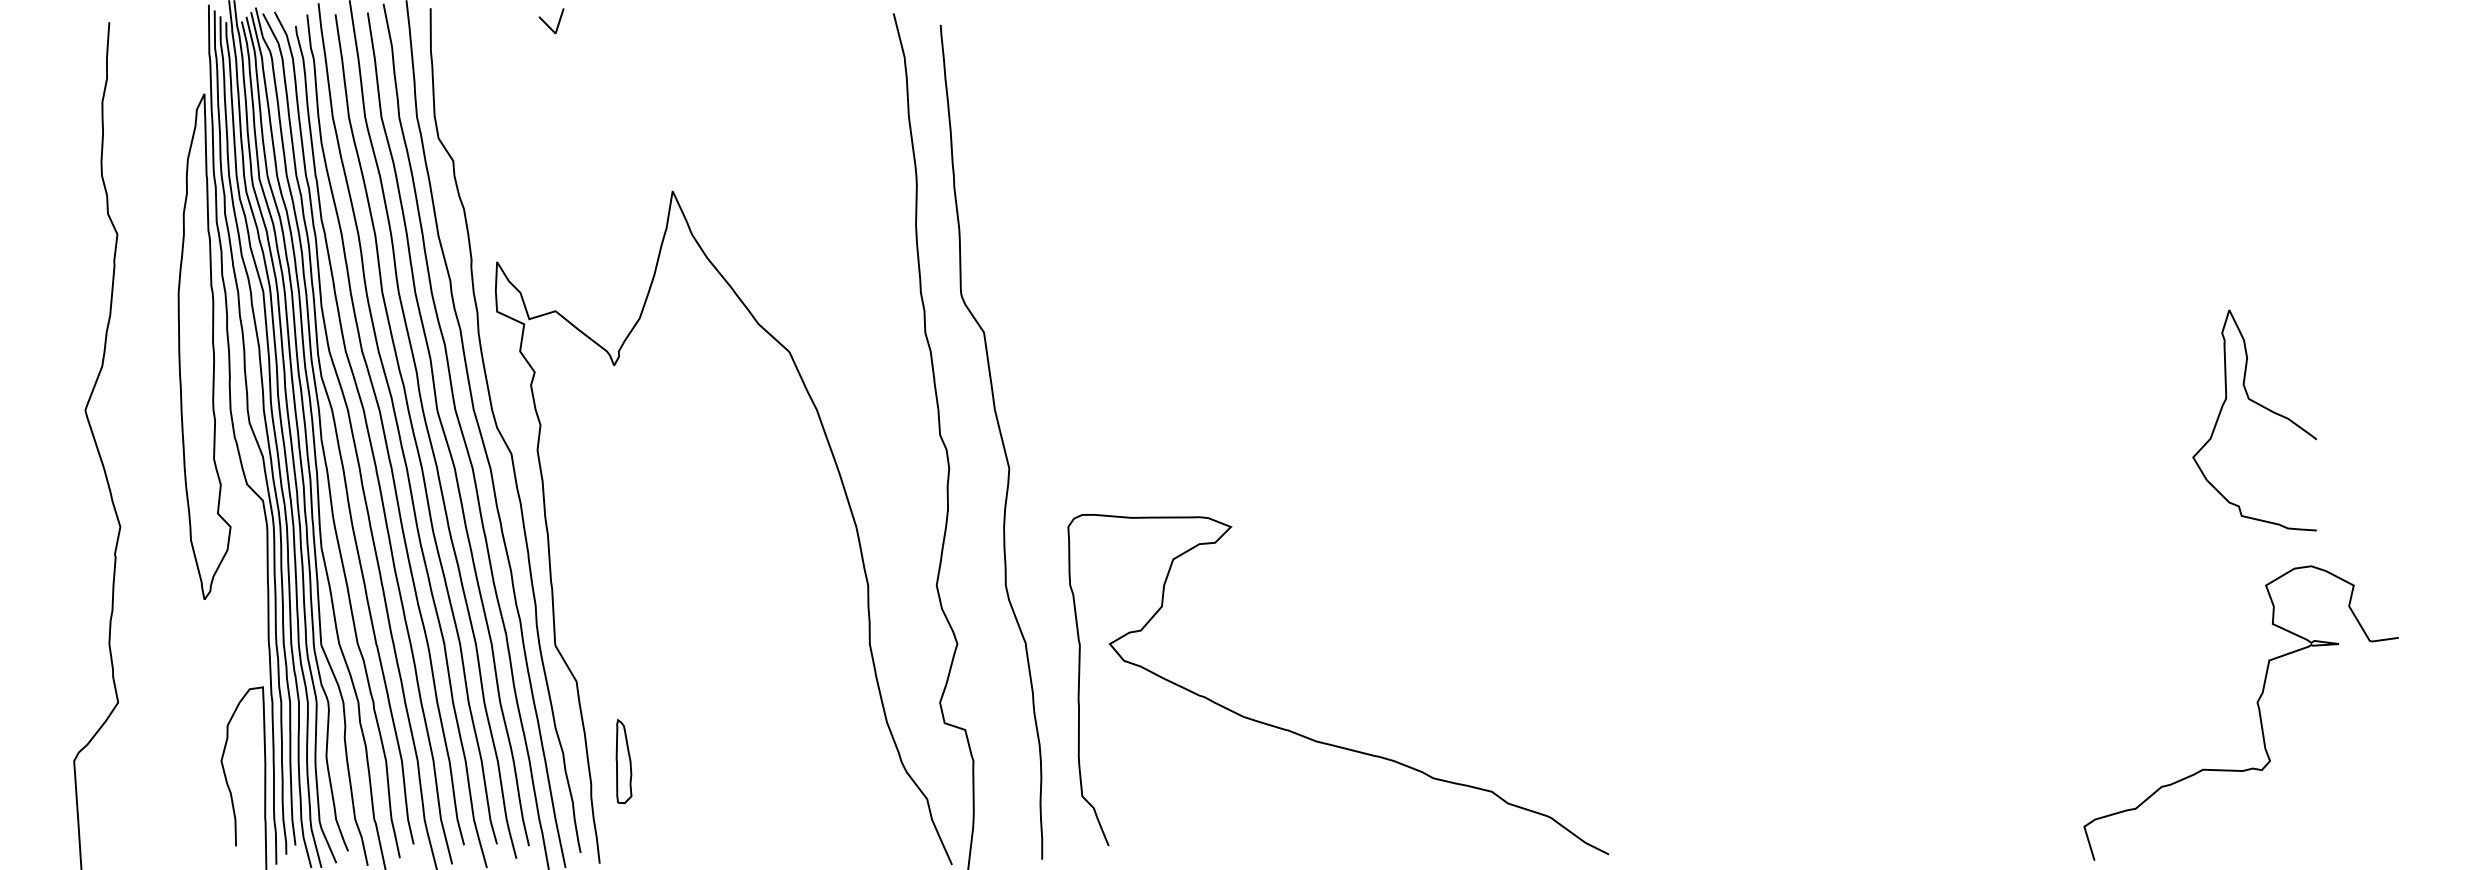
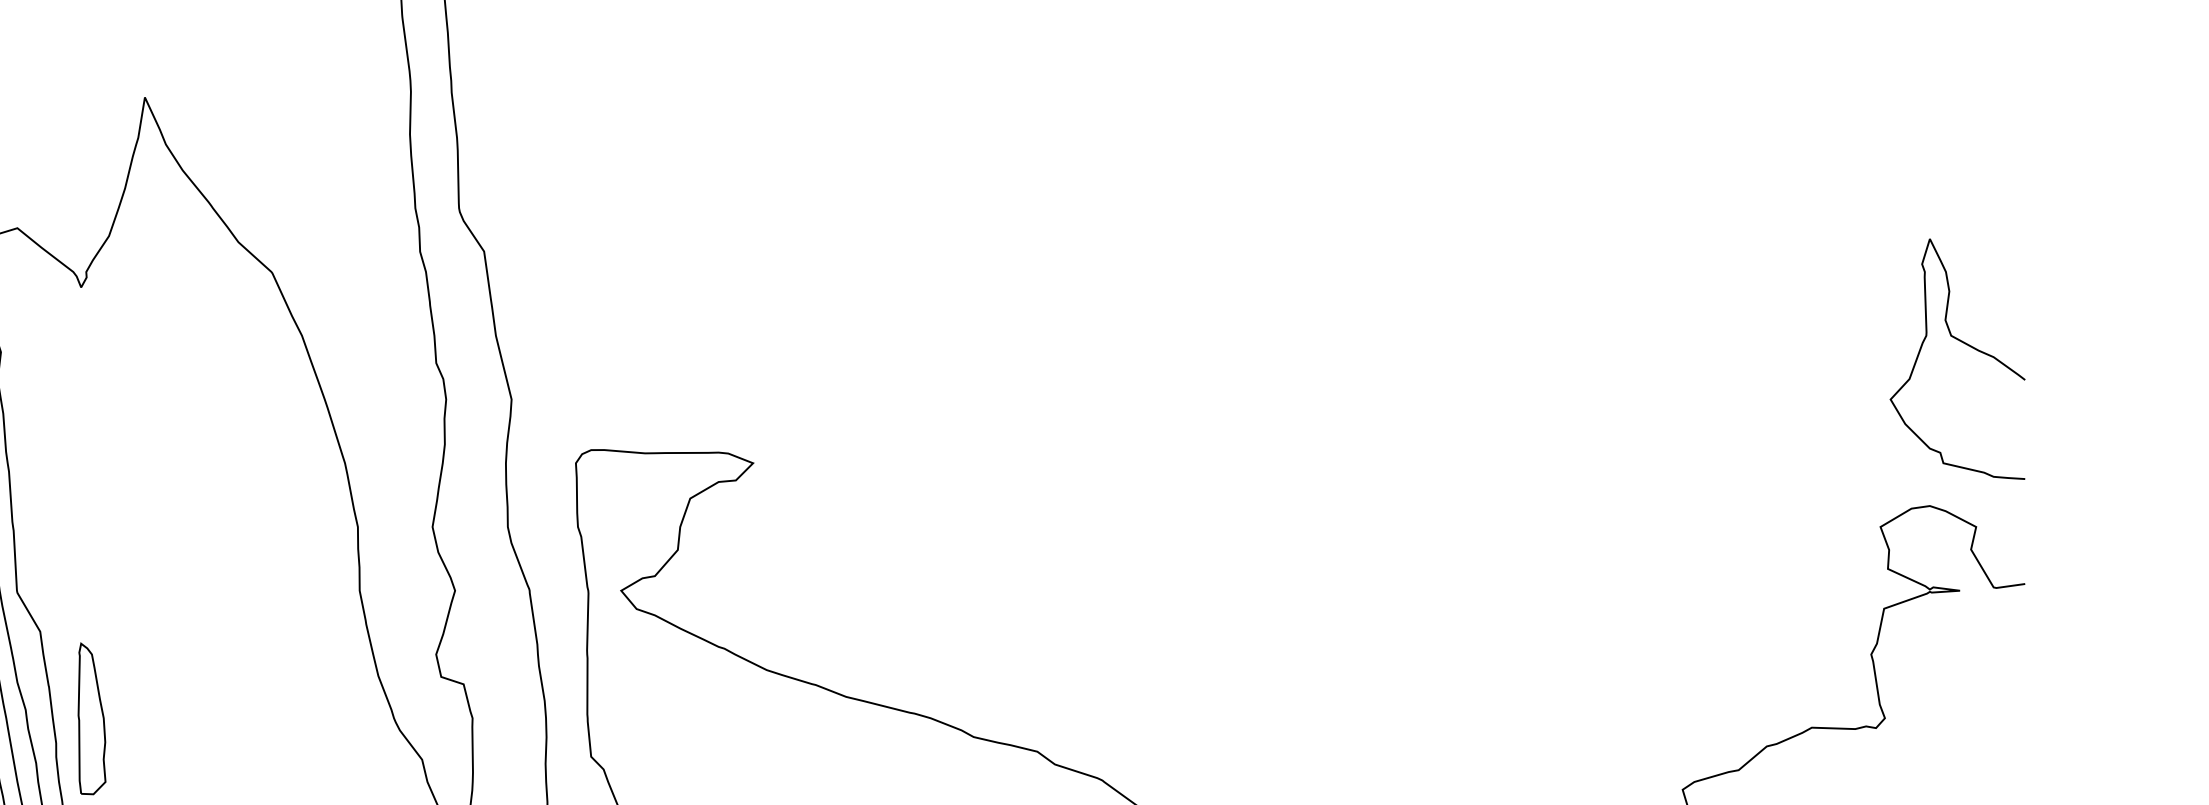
curve: (2260, 406) -> (1963, 343), moved
part: (623, 761) -> (91, 718), size x1.67

